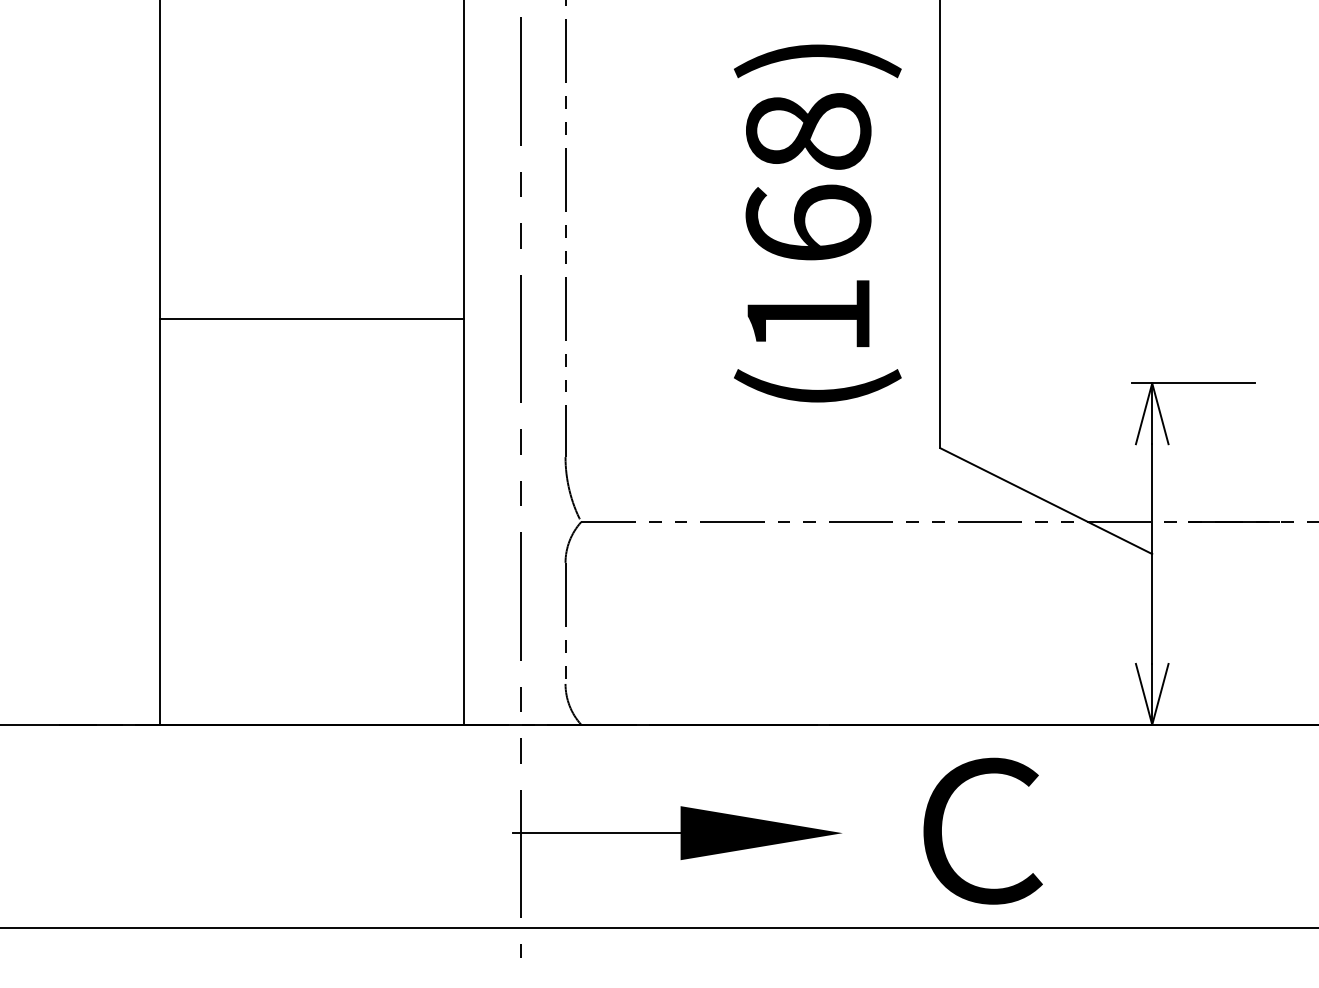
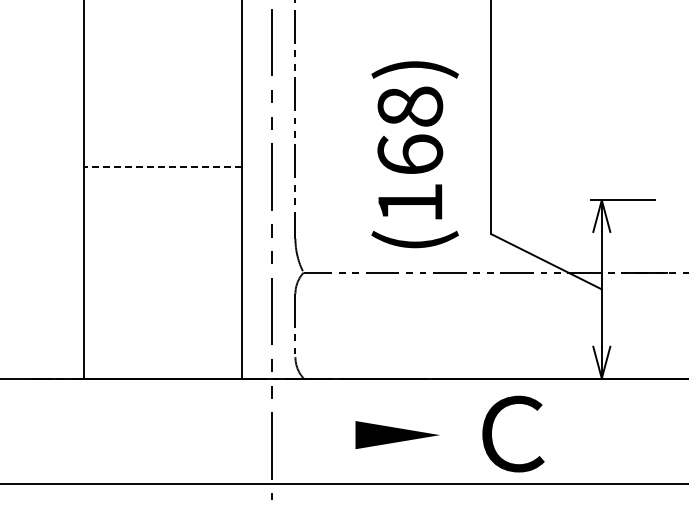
text: (816, 223) -> (414, 154), moved
line: (310, 318) -> (162, 166), solid -> dashed
line: (596, 833) -> (311, 435), removed

